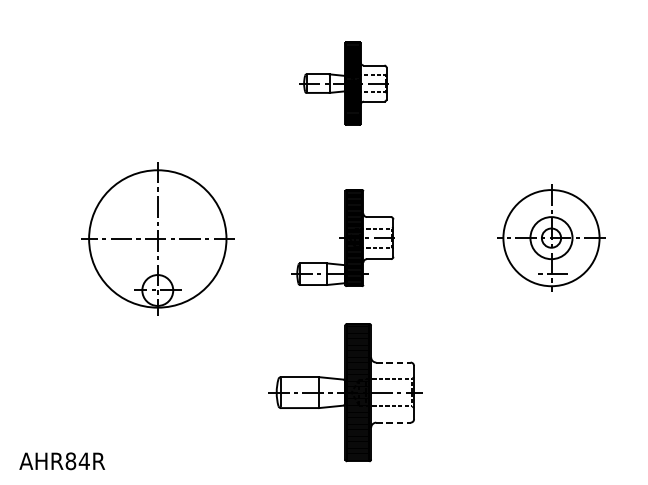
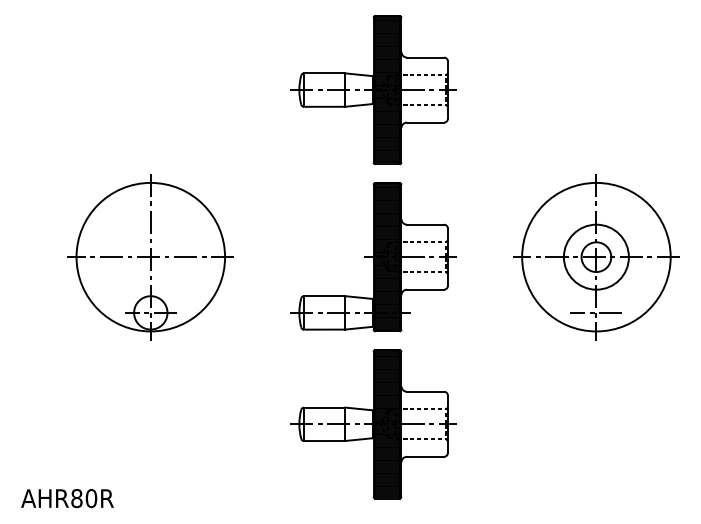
part: (345, 83) -> (373, 90), size x1.67
part: (345, 238) -> (373, 257), size x1.43
part: (551, 238) -> (596, 257), size x1.43
part: (157, 239) -> (150, 257), moved
line: (393, 362) -> (425, 391), dashed -> solid
line: (393, 422) -> (425, 456), dashed -> solid
text: (84, 461) -> (91, 498), AHR84R -> AHR80R

